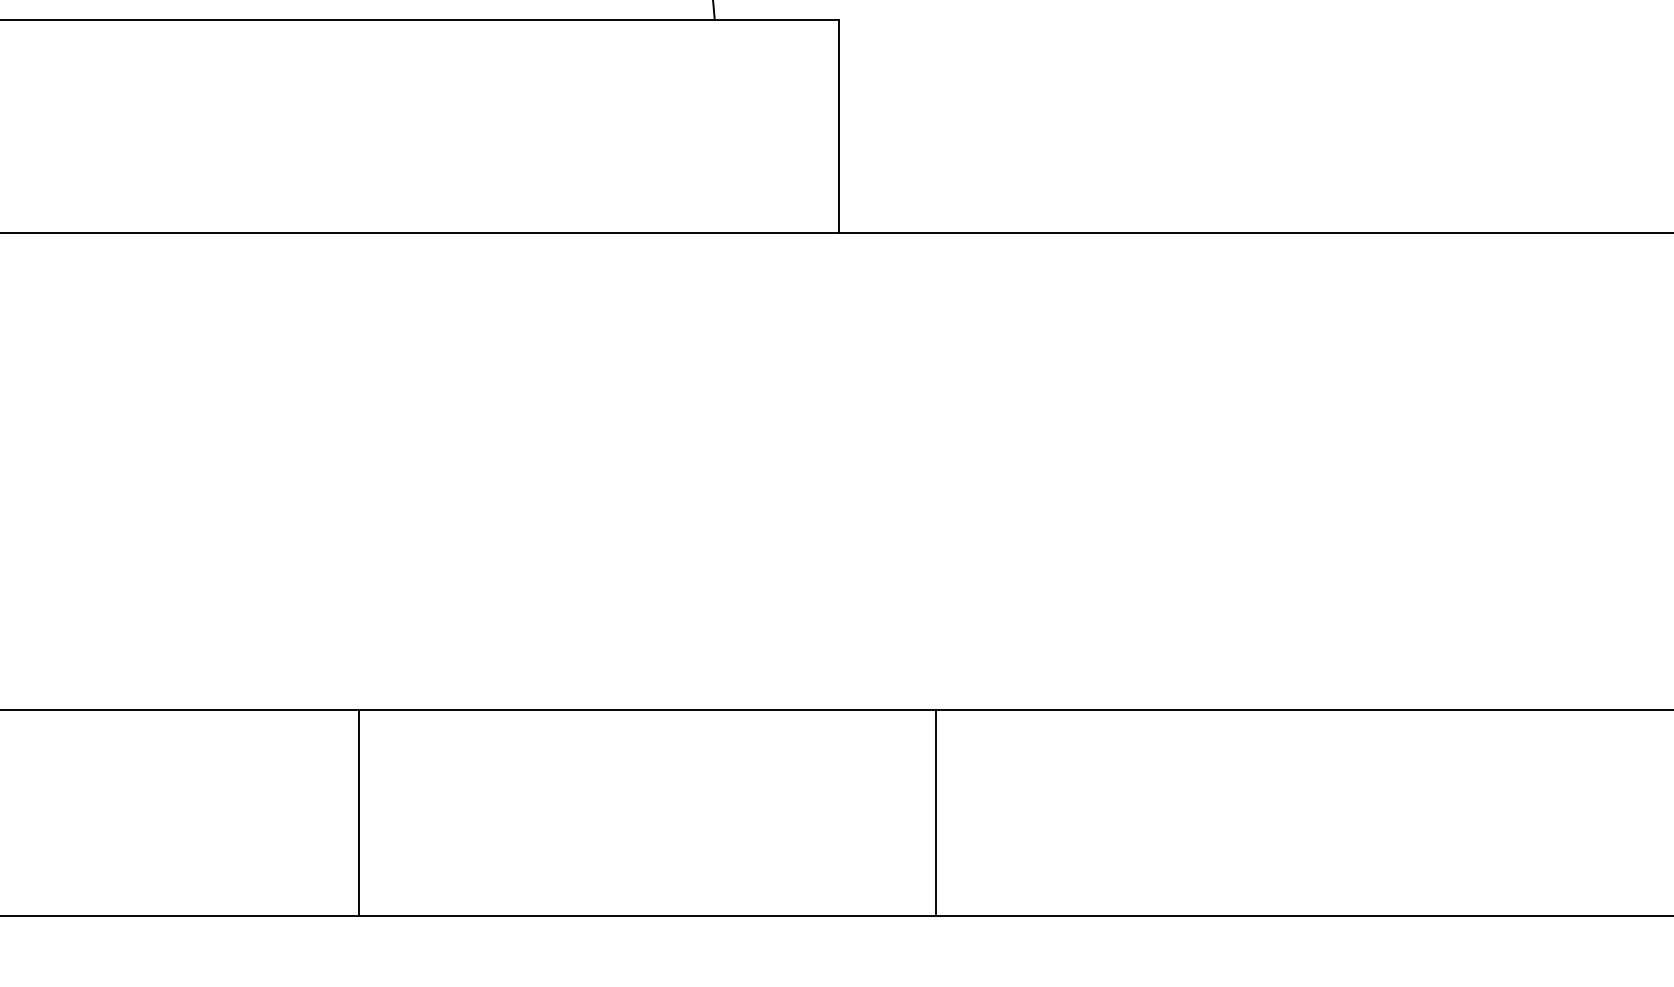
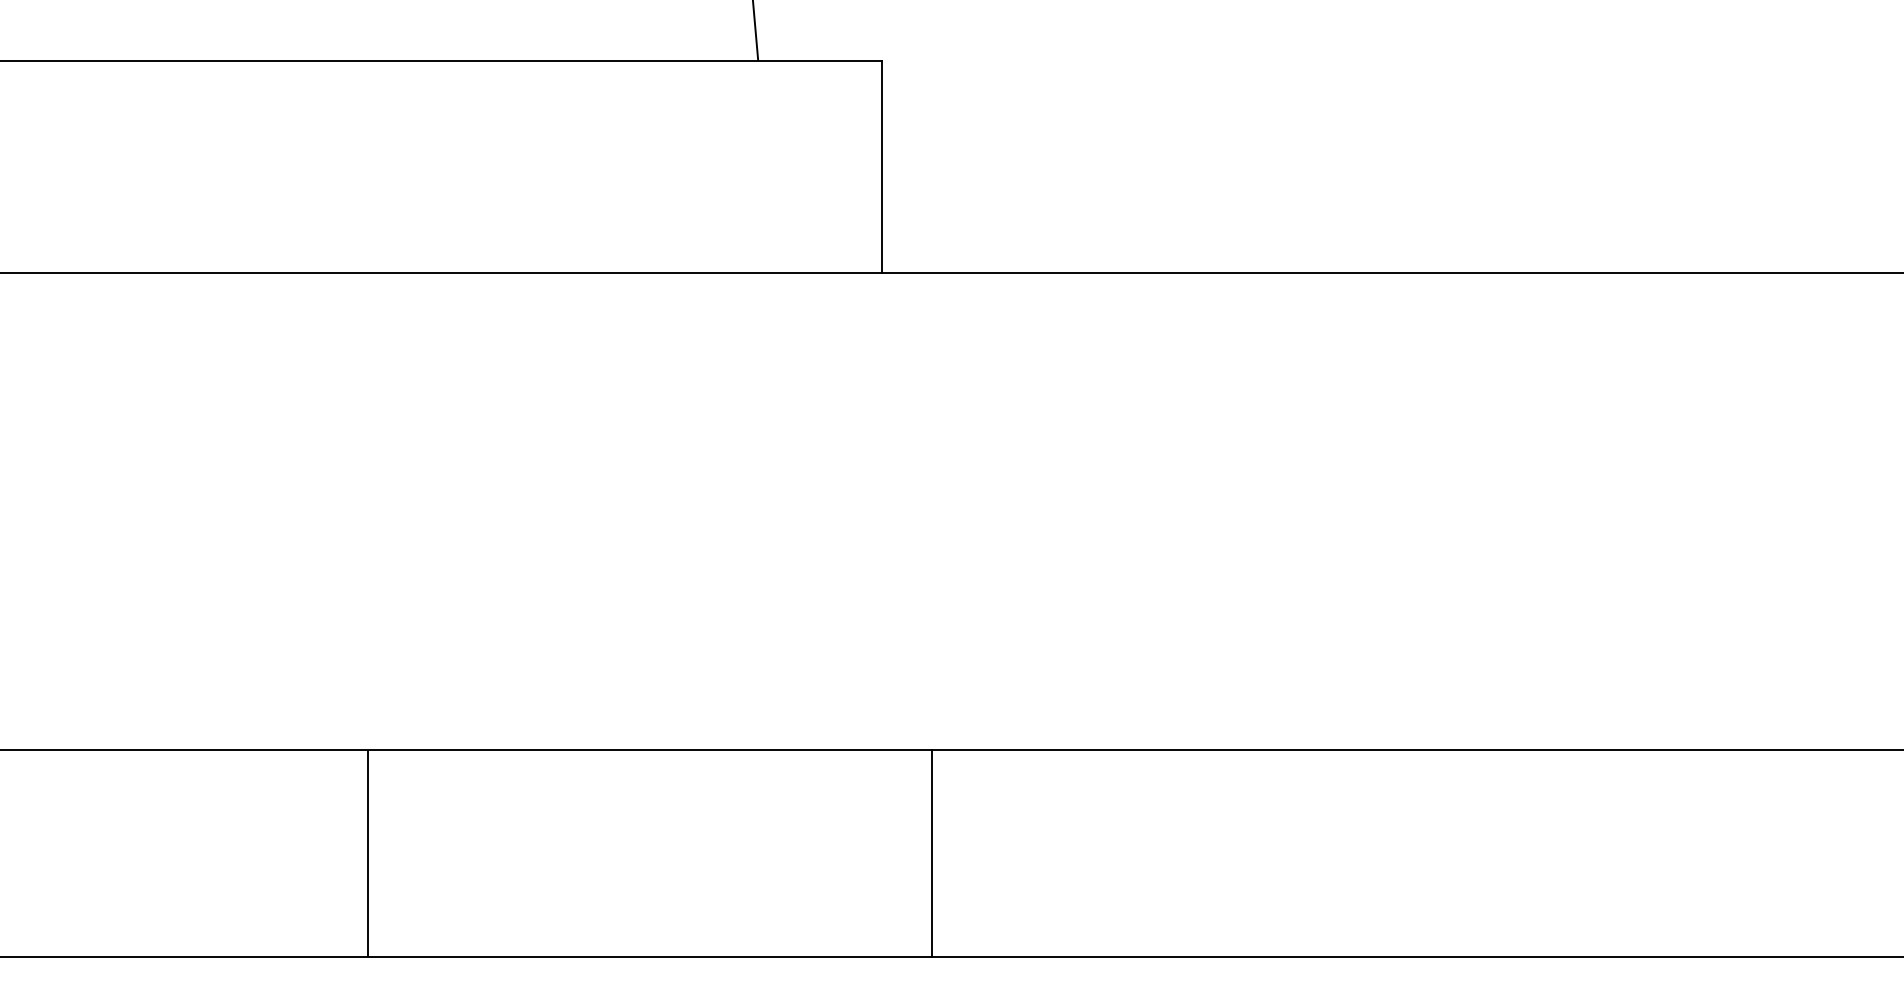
line: (359, 812) -> (368, 853), moved
line: (936, 812) -> (932, 853), moved

